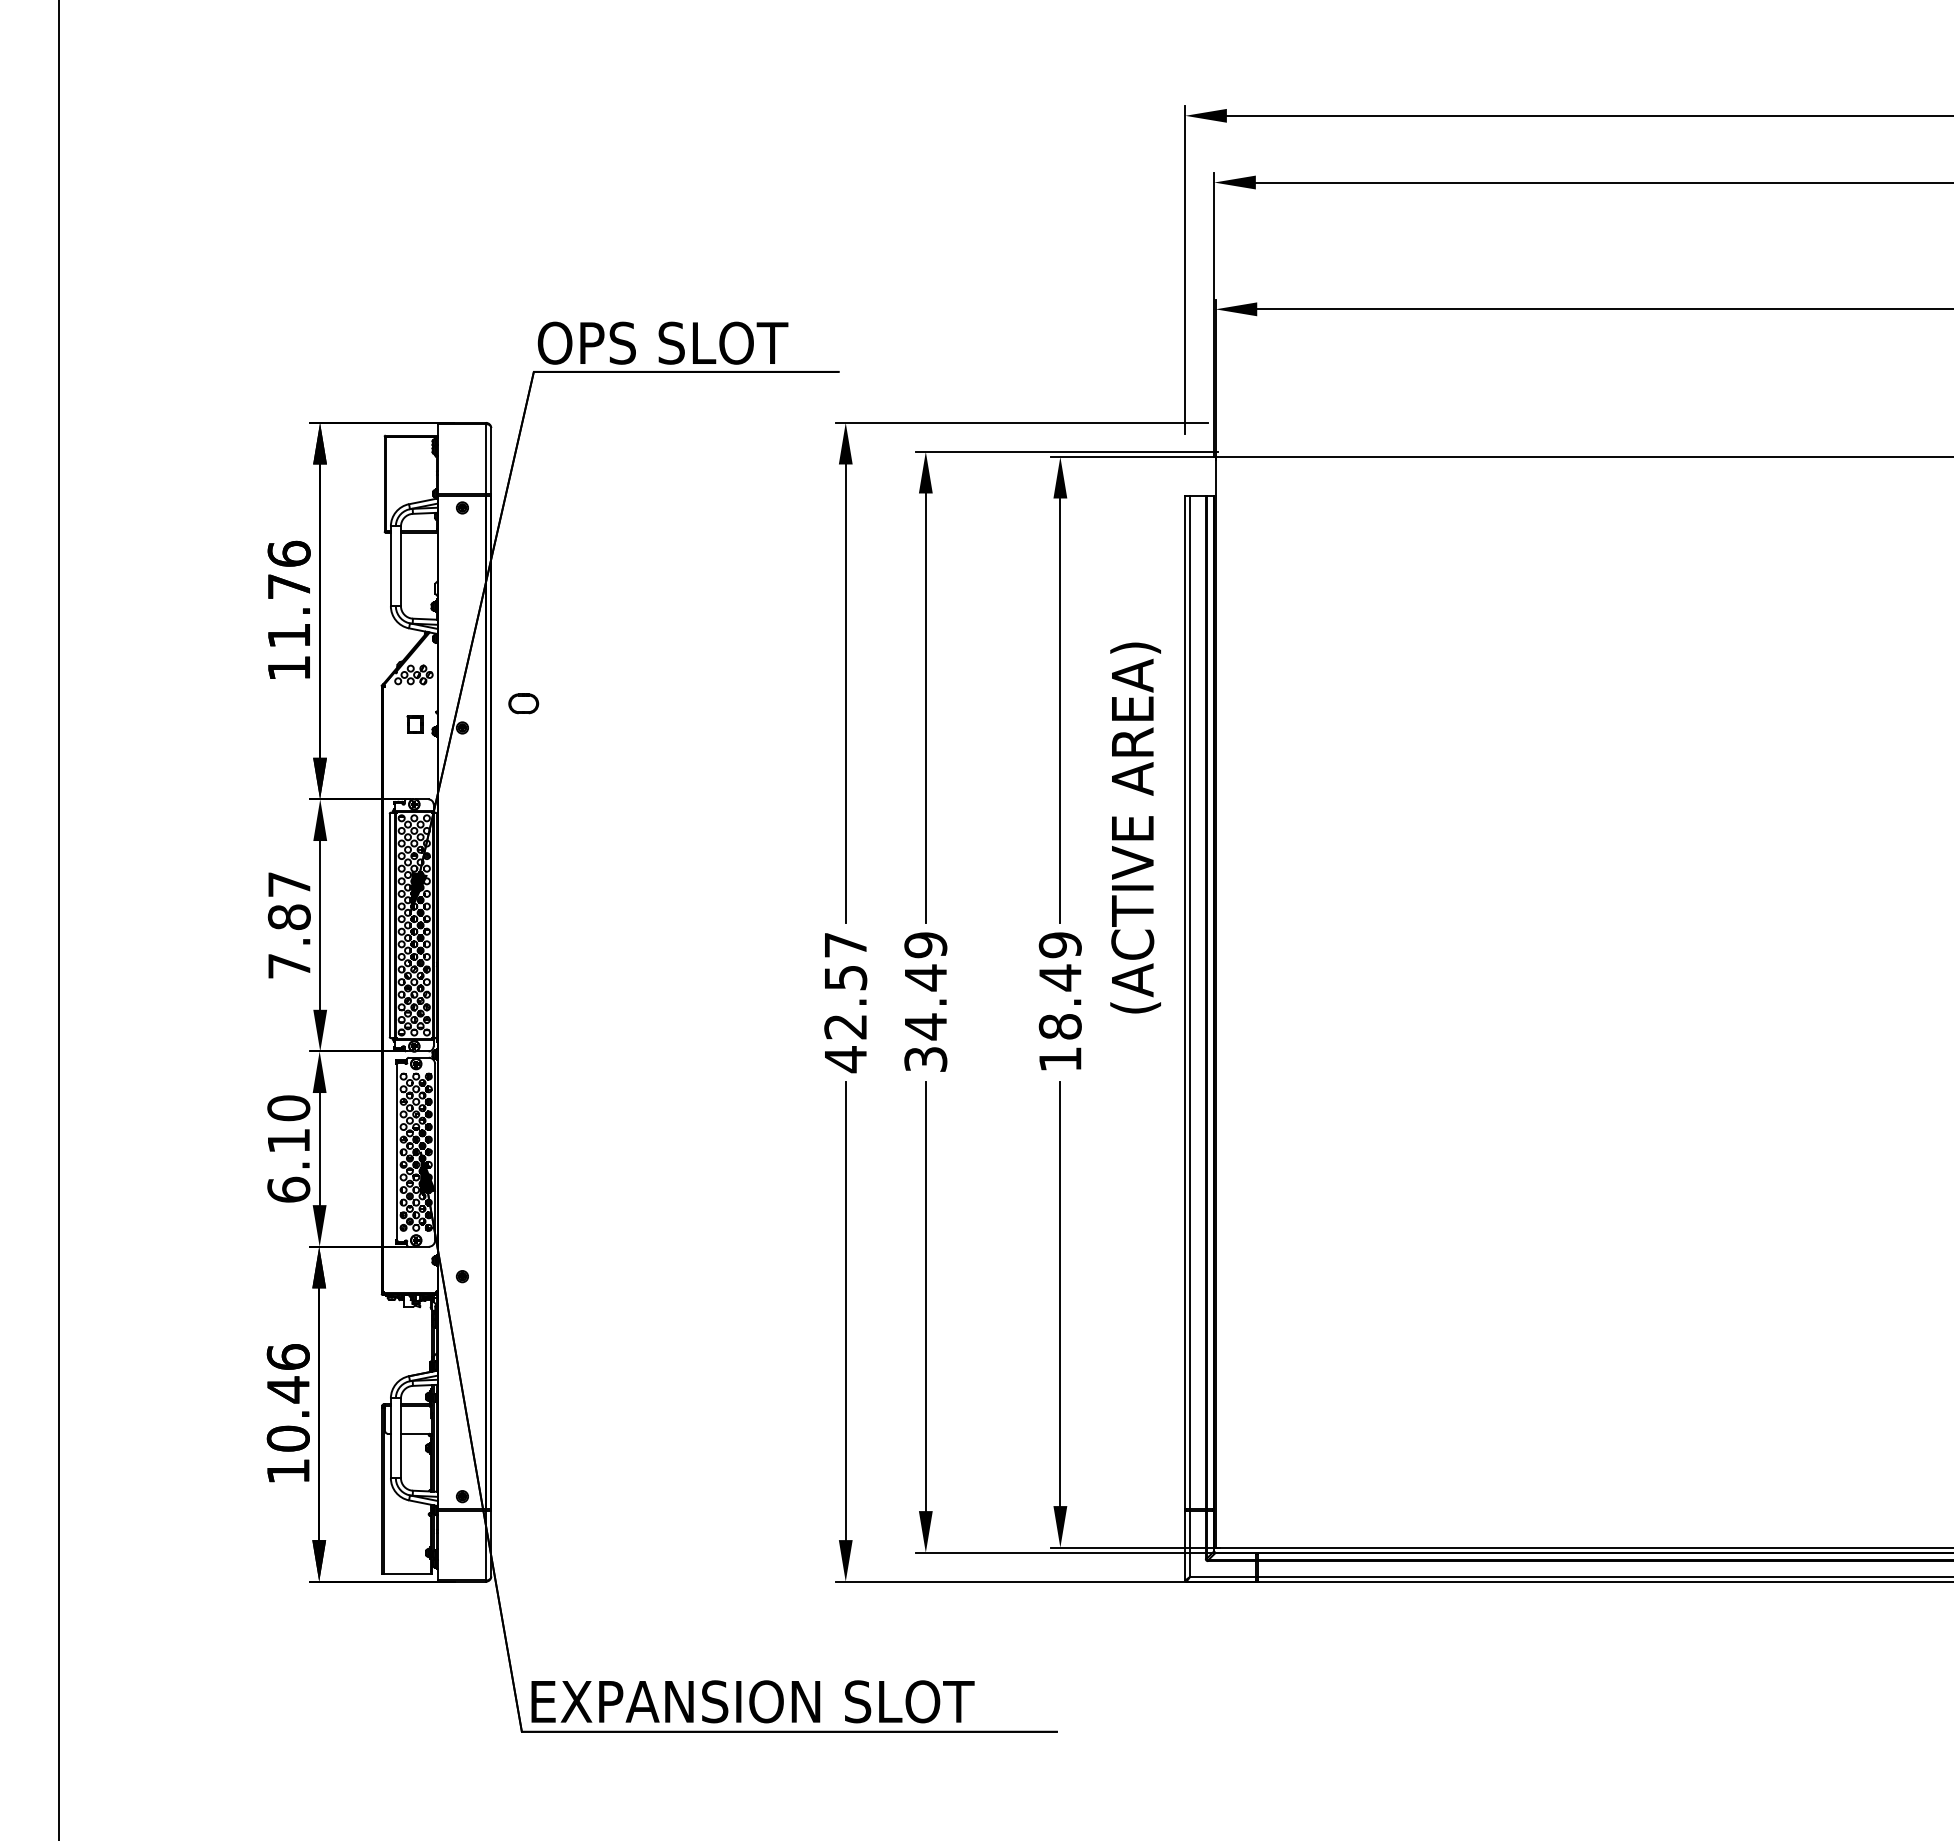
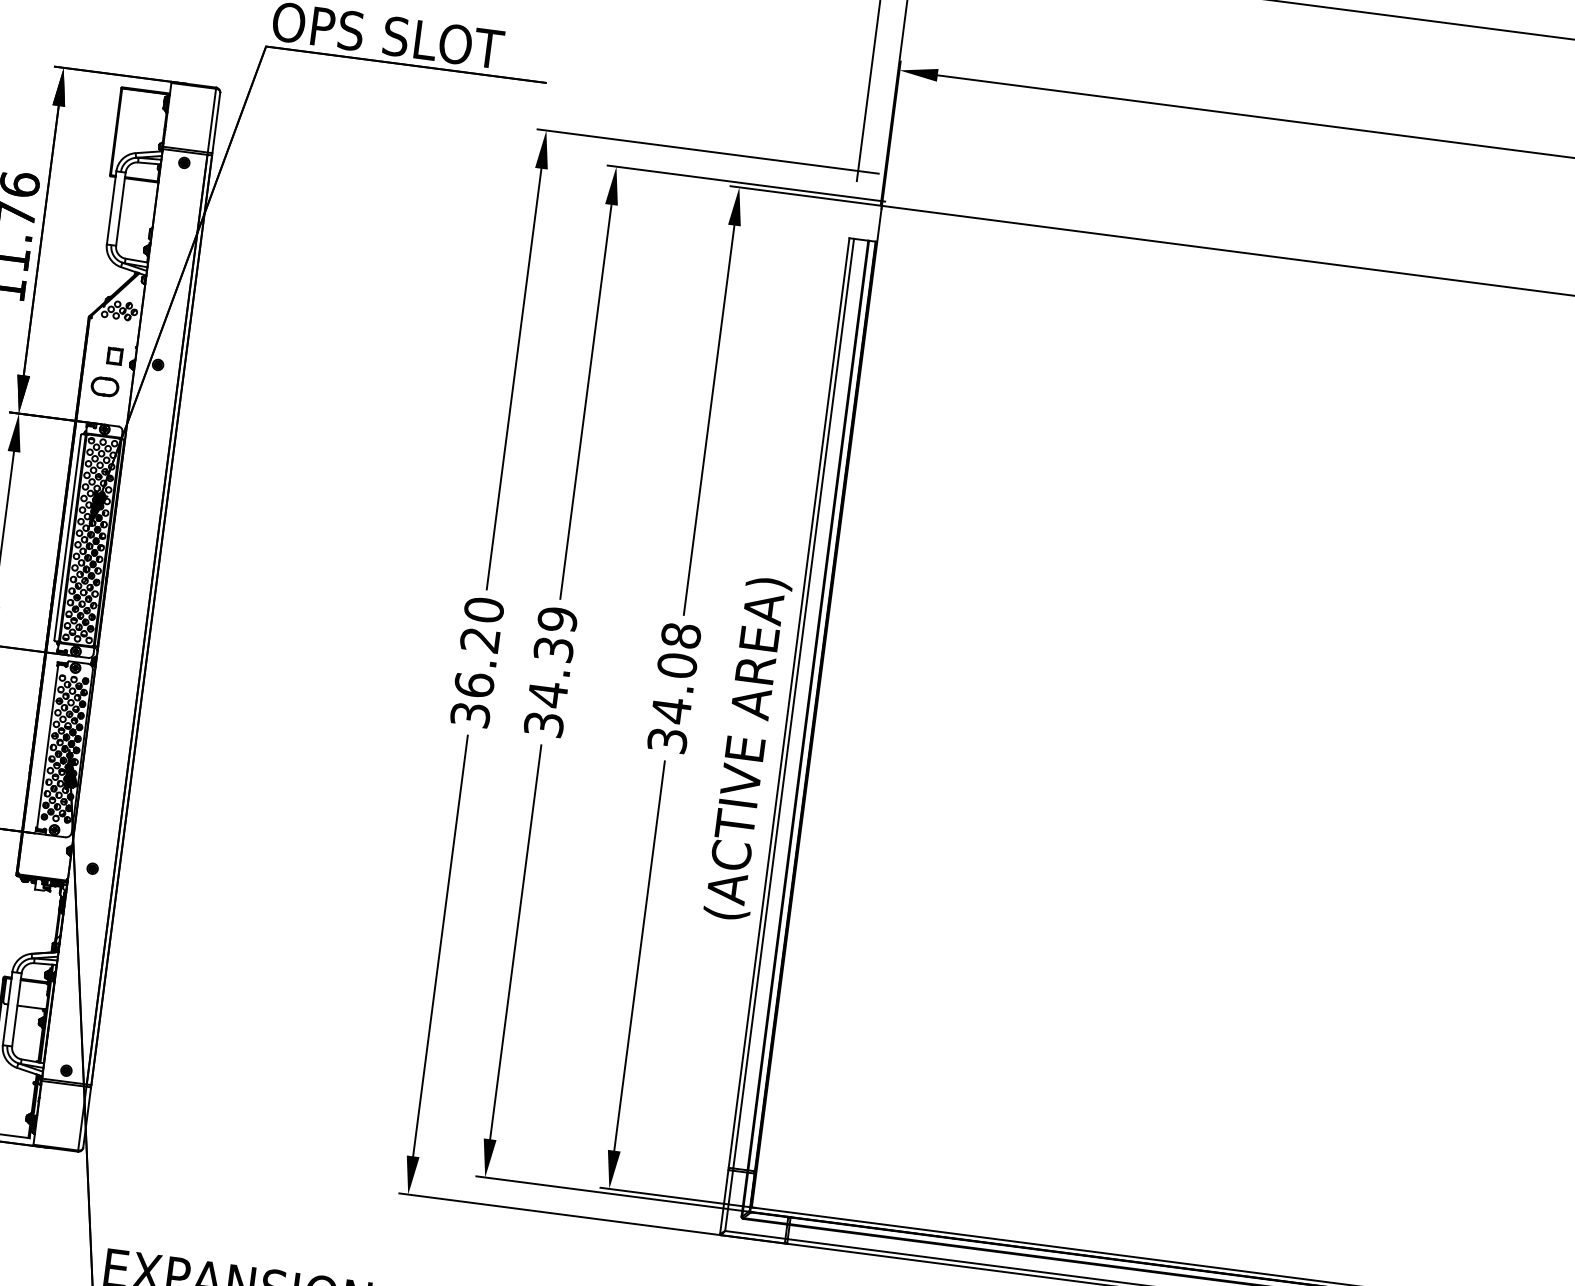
part: (523, 703) -> (104, 386), moved
text: (1135, 827) -> (747, 748), moved
text: (925, 977) -> (553, 649), 34.49 -> 34.39
text: (1059, 1001) -> (673, 687), 18.49 -> 34.08
text: (845, 1002) -> (477, 662), 42.57 -> 36.20

